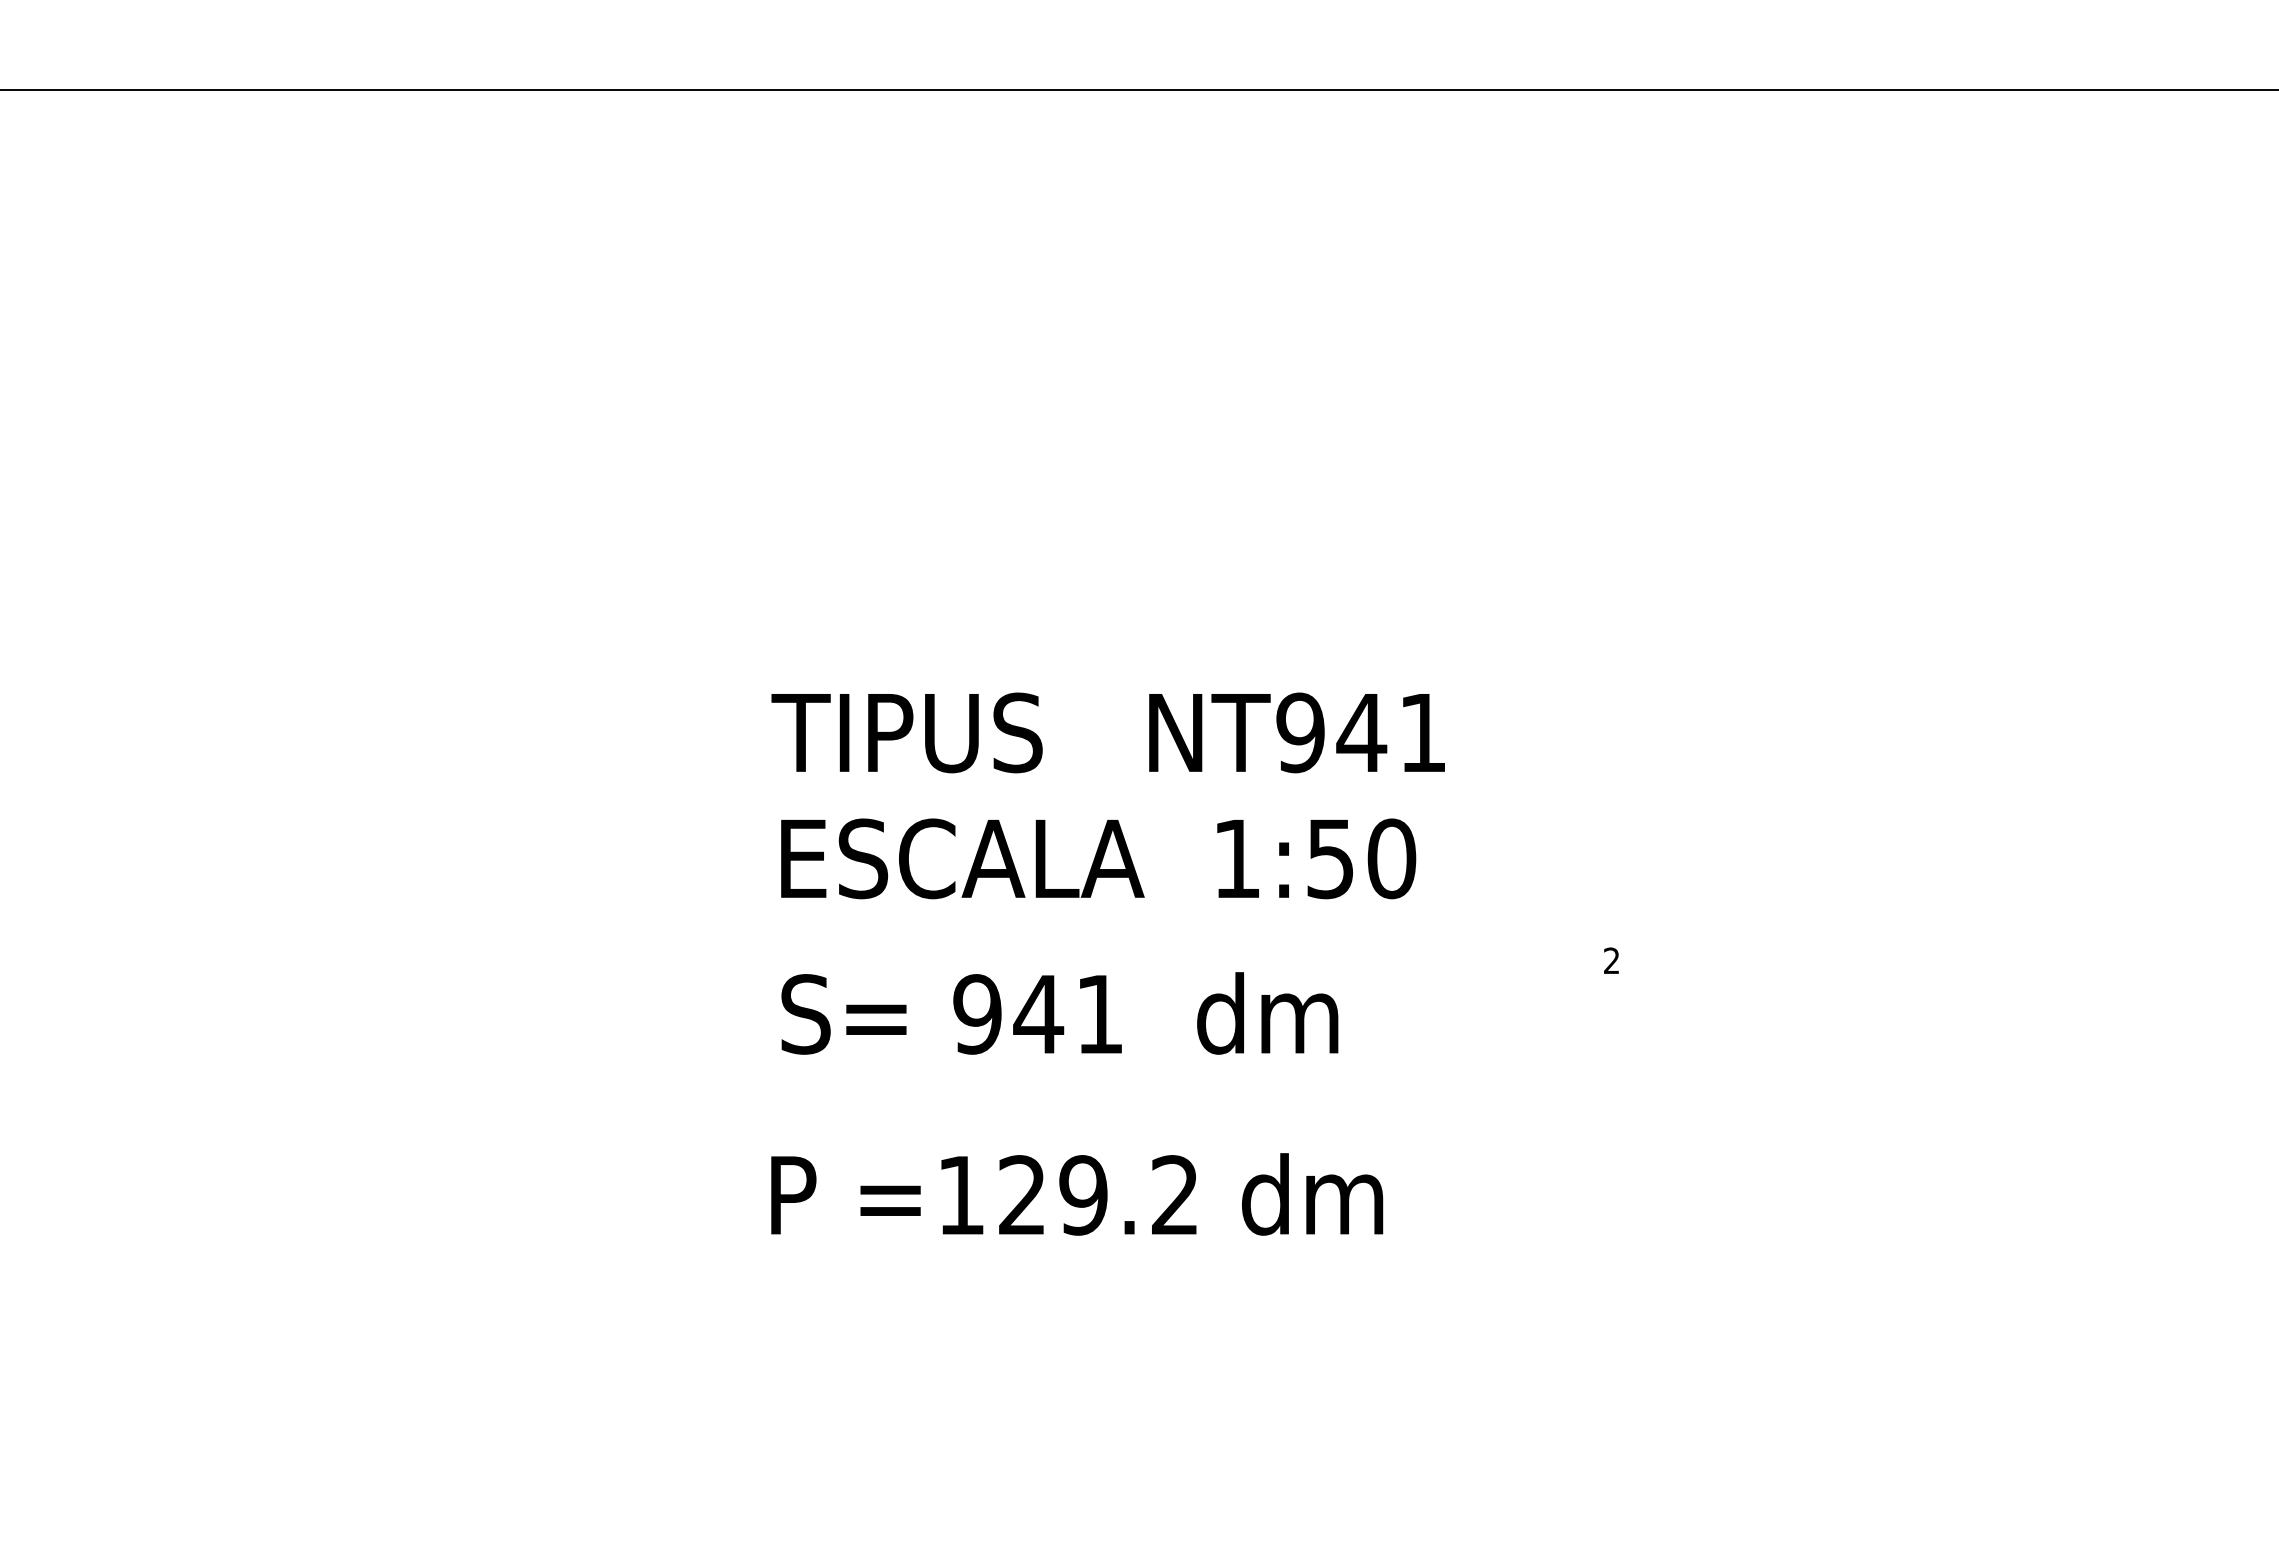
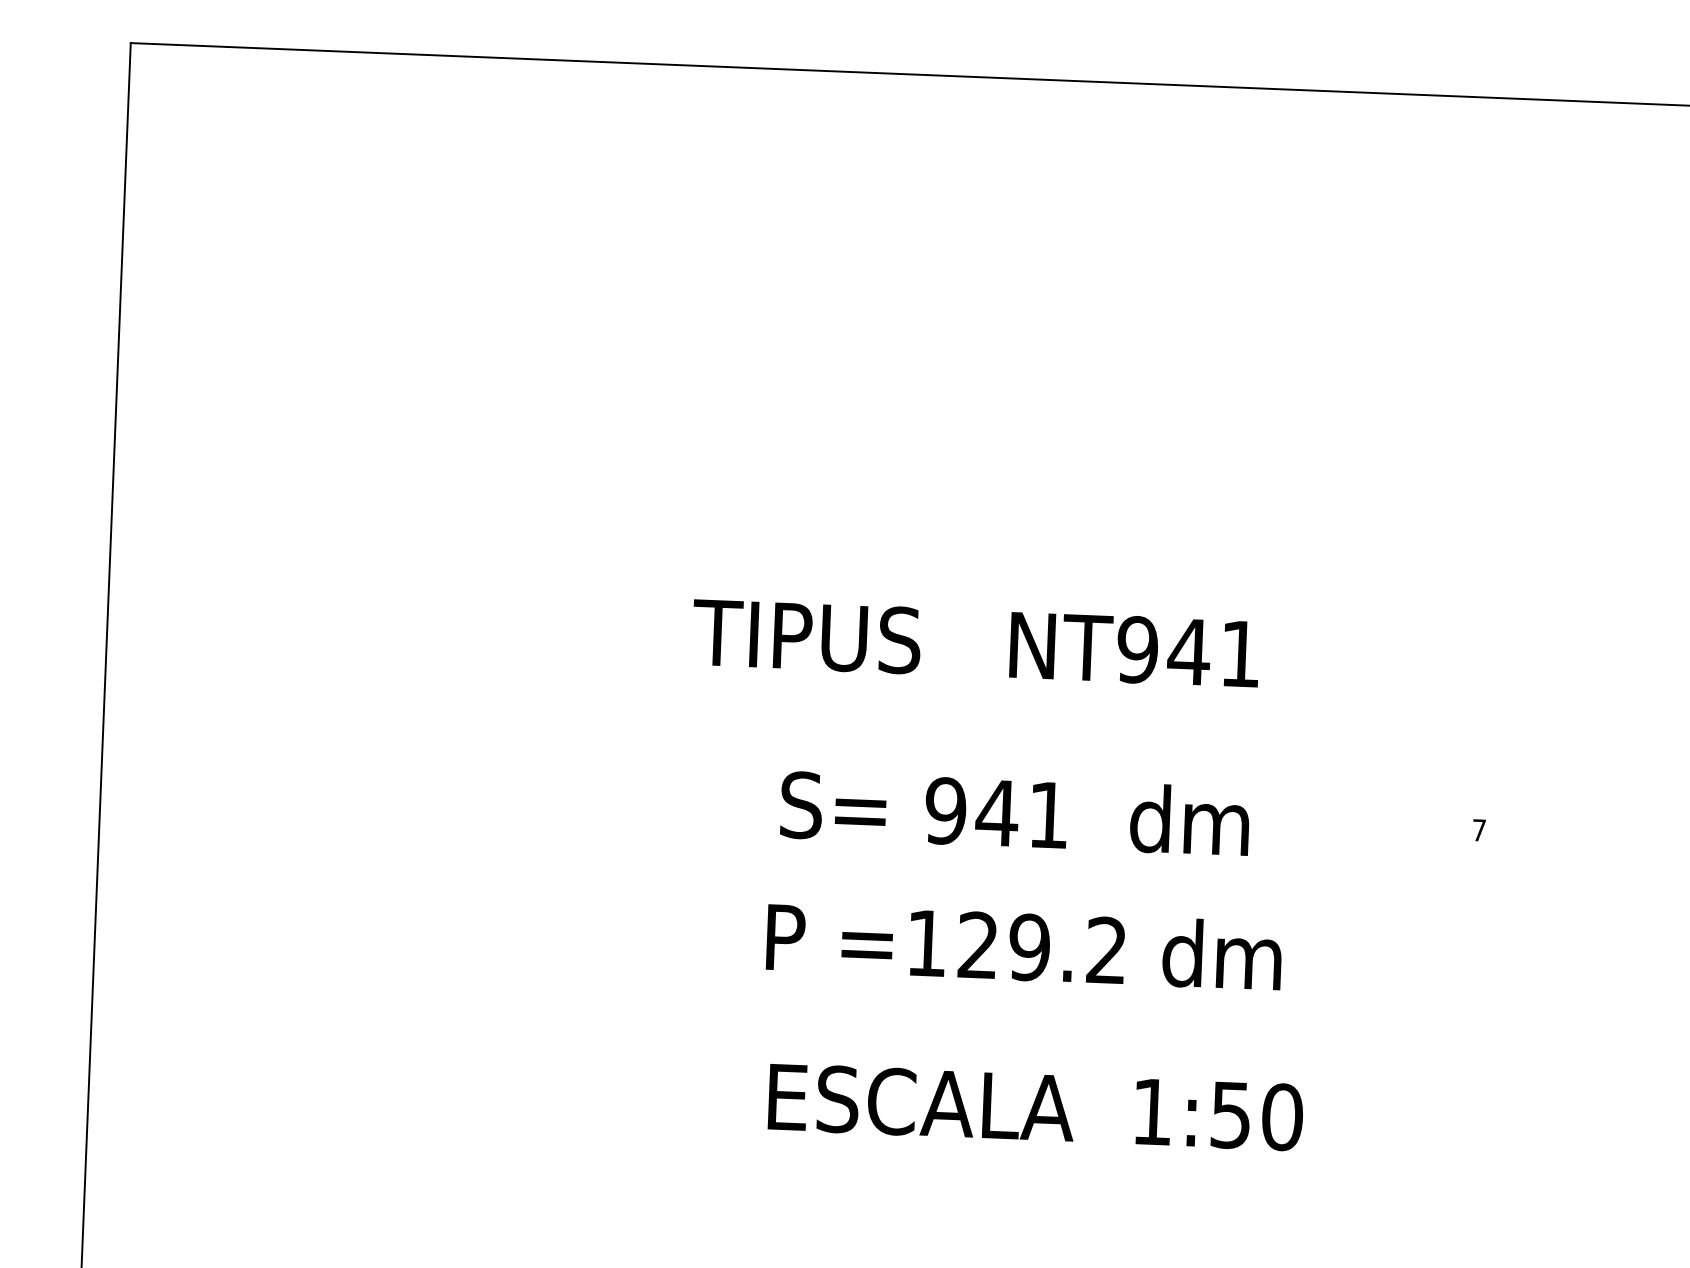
text: (1107, 732) -> (975, 643), moved
text: (1098, 858) -> (1035, 1107), moved
text: (1611, 960) -> (1479, 830), 2 -> 7
text: (1059, 1013) -> (1014, 813), moved
text: (1077, 1194) -> (1024, 946), moved

